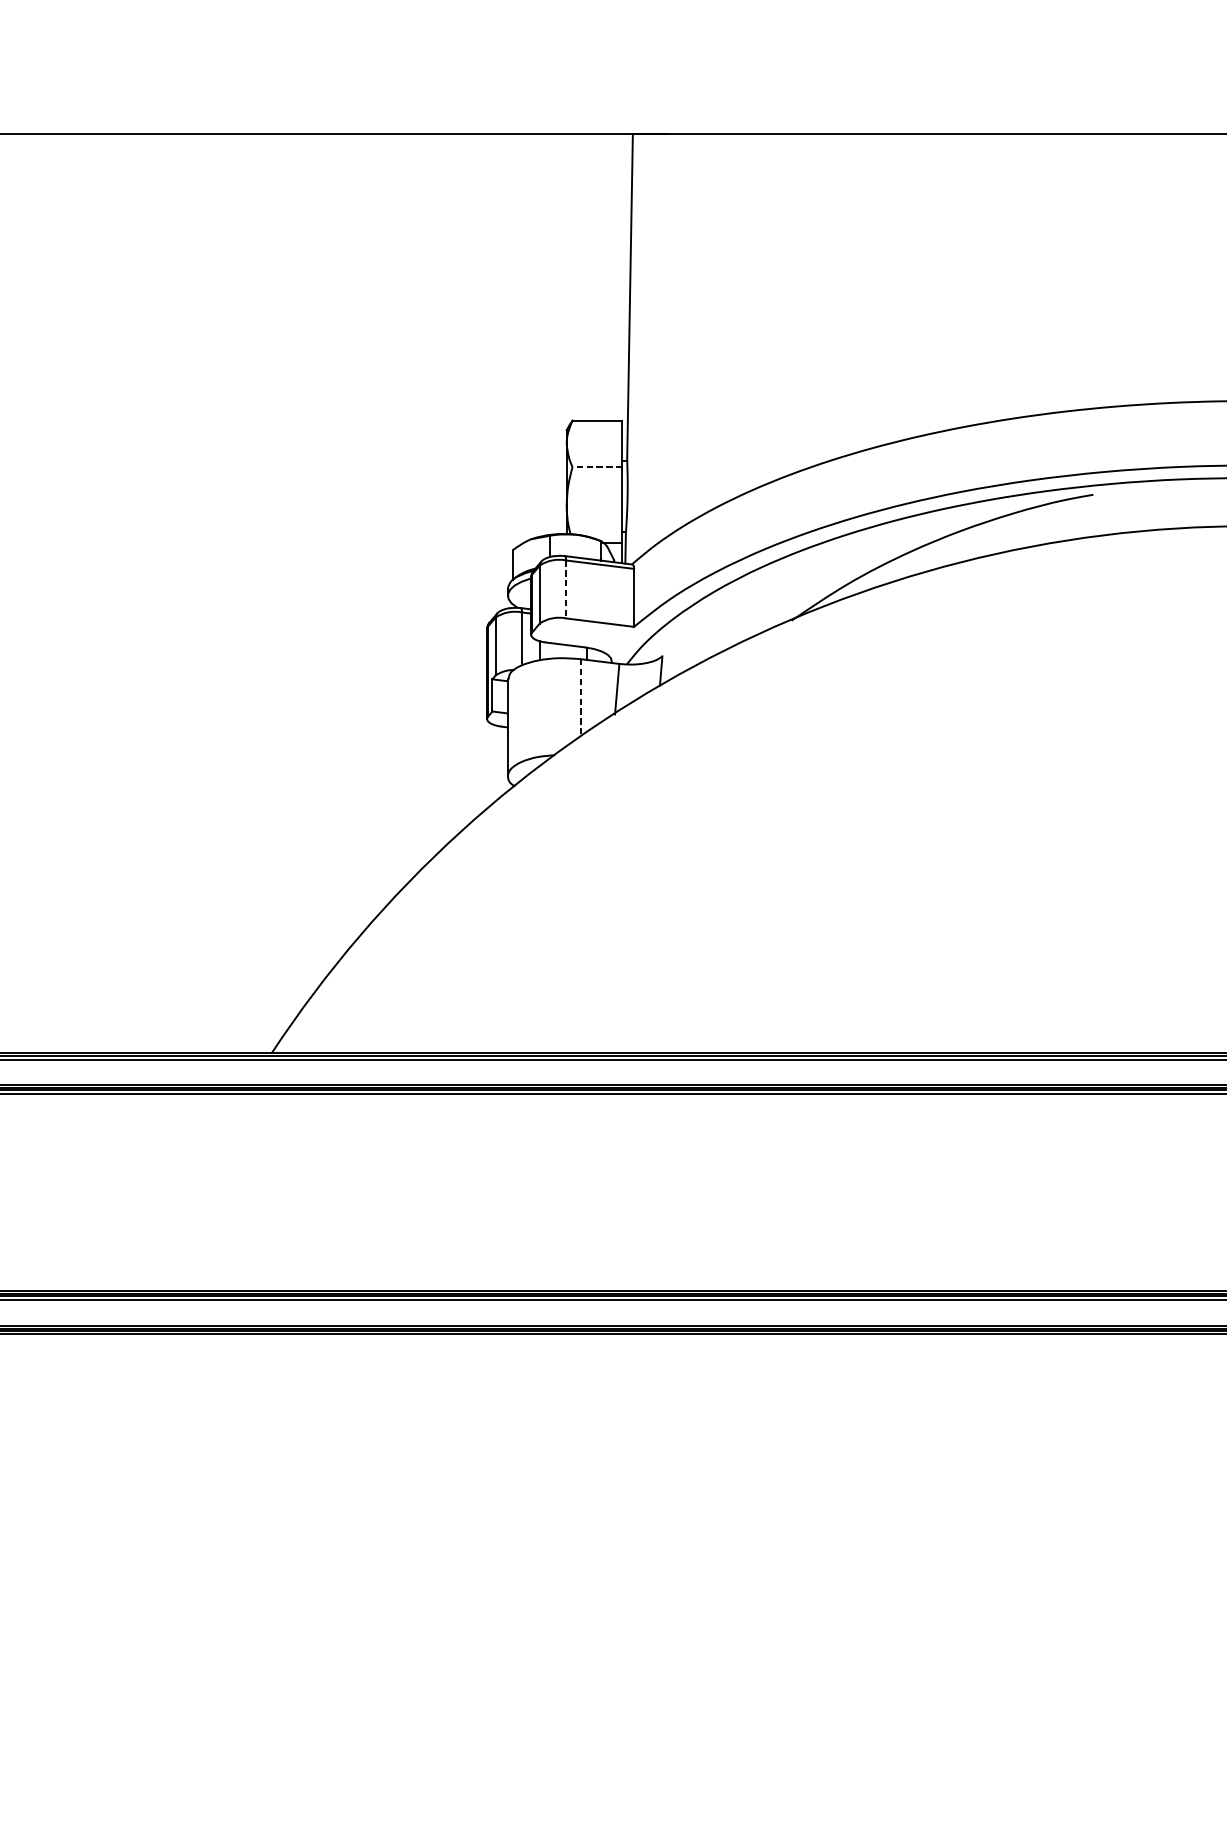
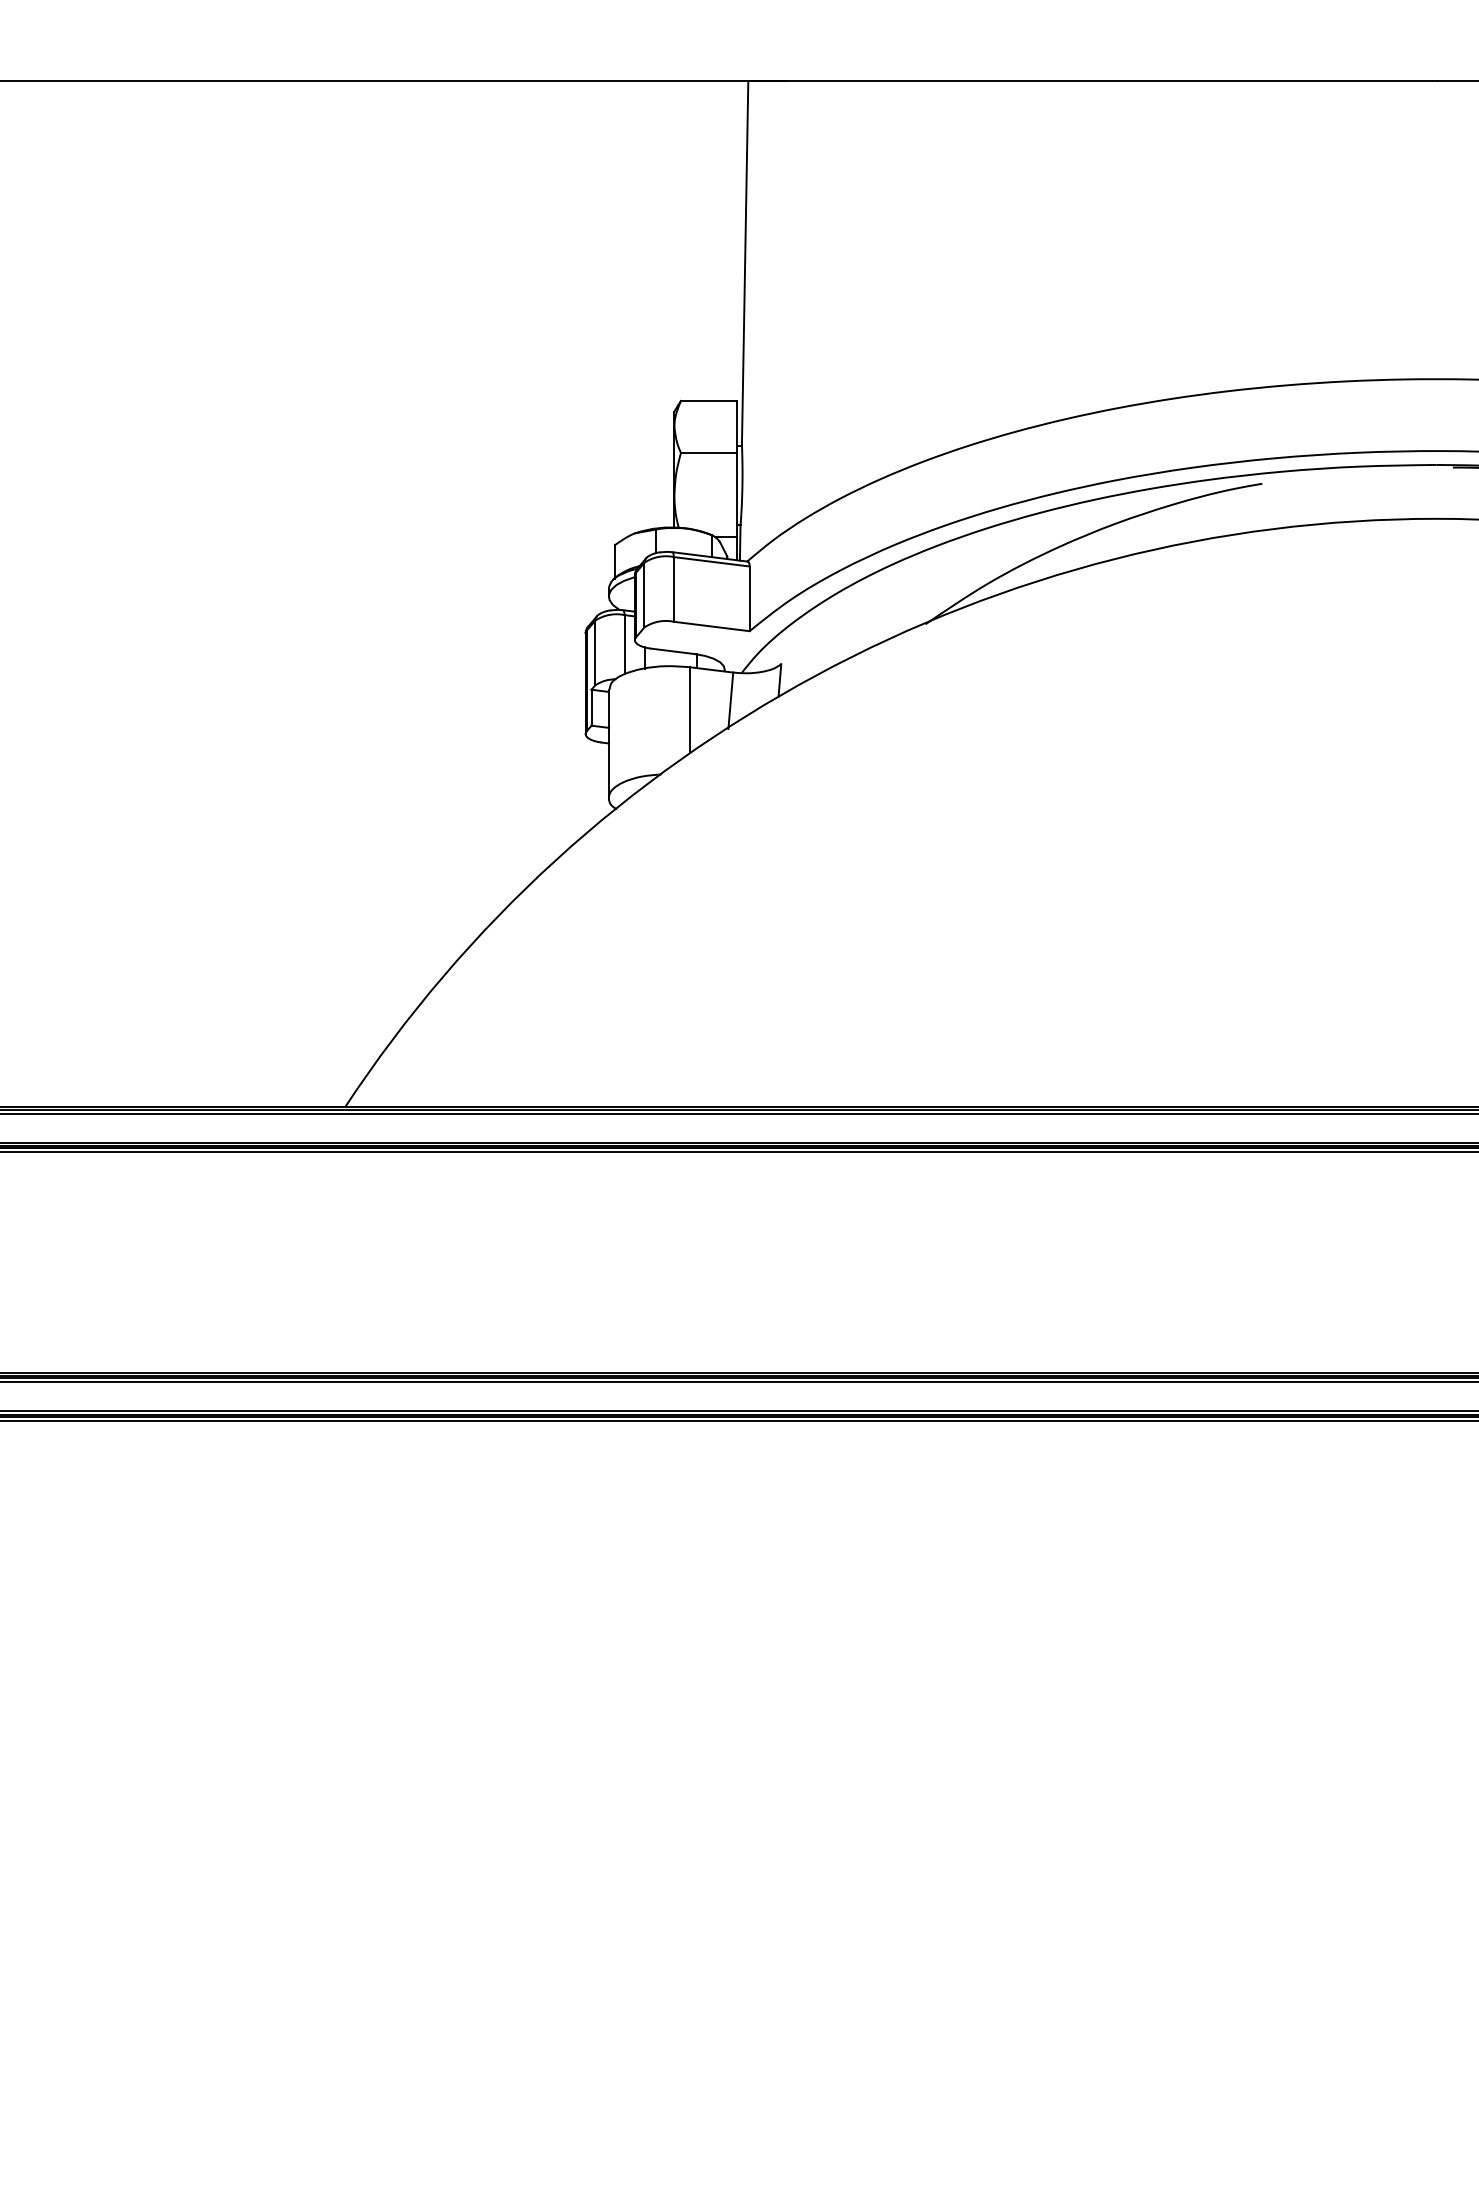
line: (597, 466) -> (708, 452), dashed -> solid
line: (565, 589) -> (673, 589), dashed -> solid
line: (581, 697) -> (690, 710), dashed -> solid

